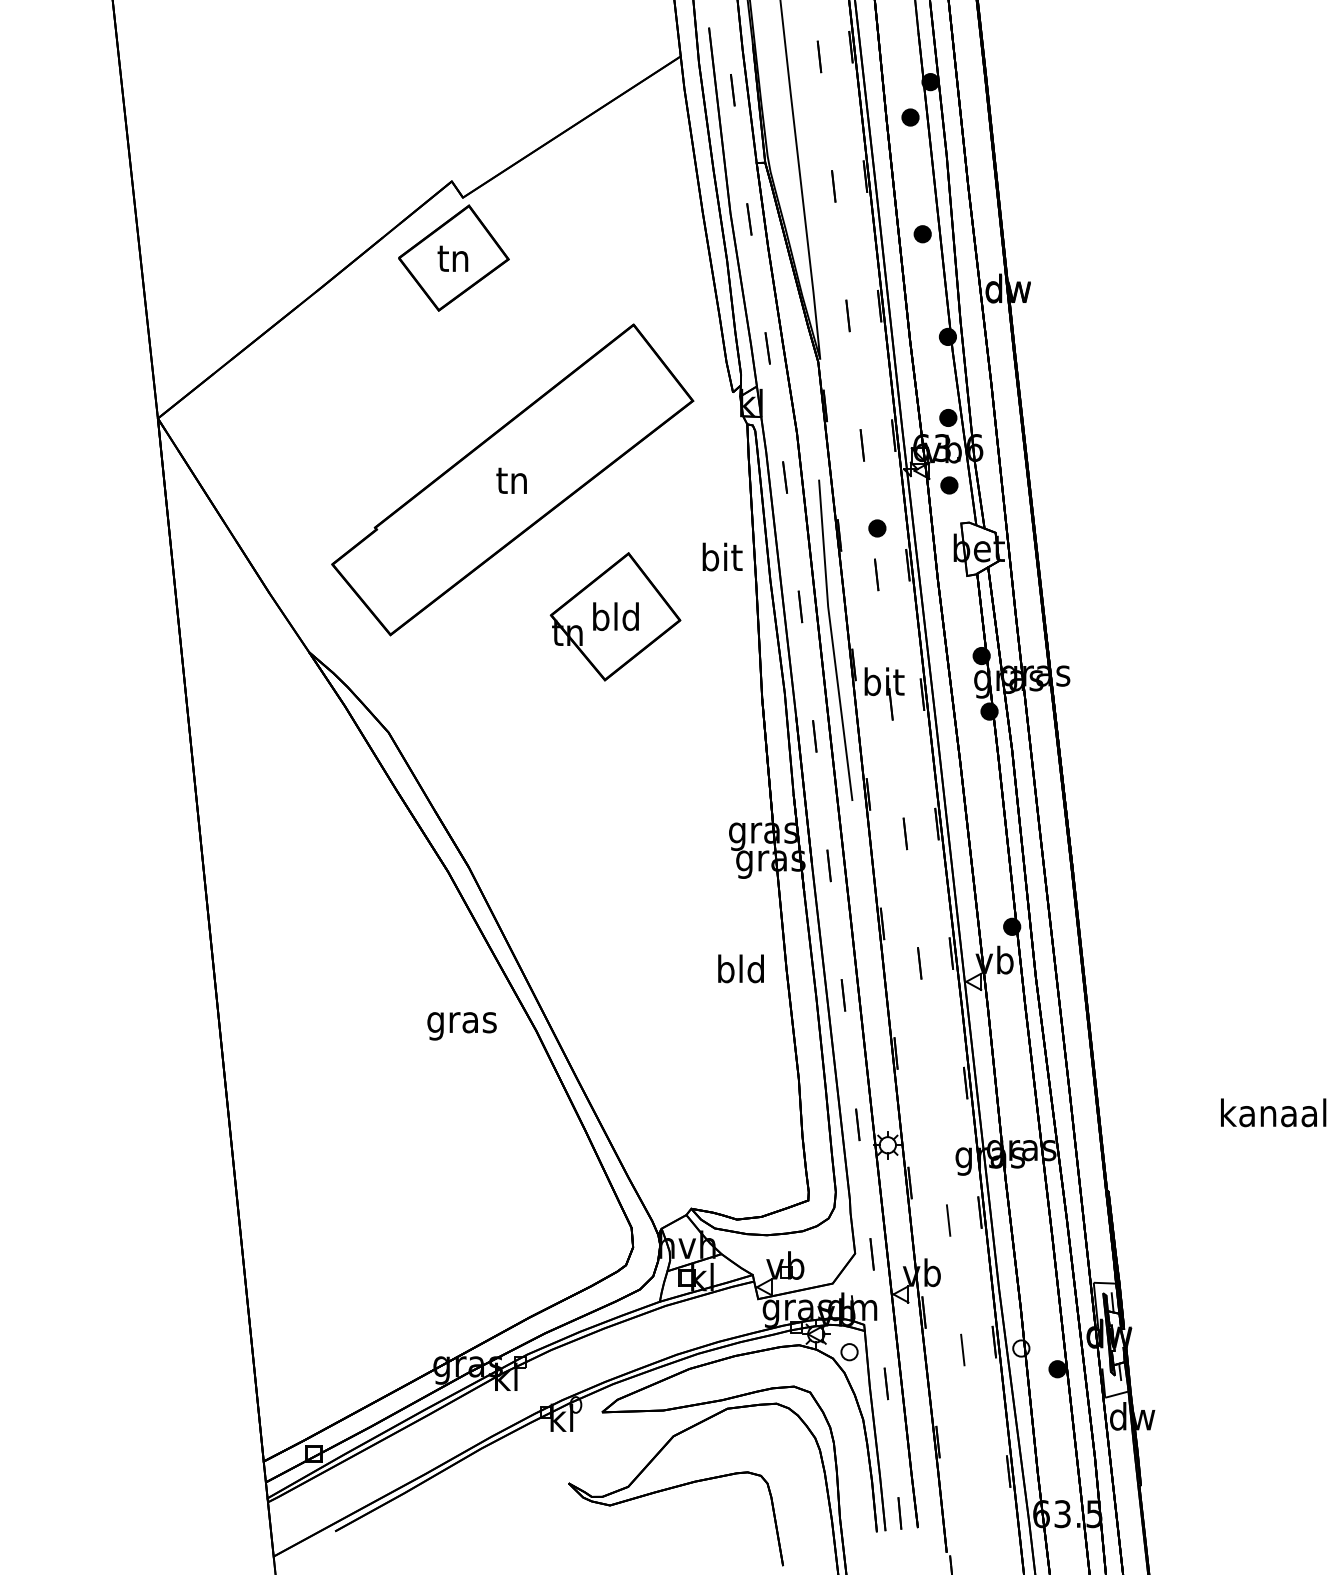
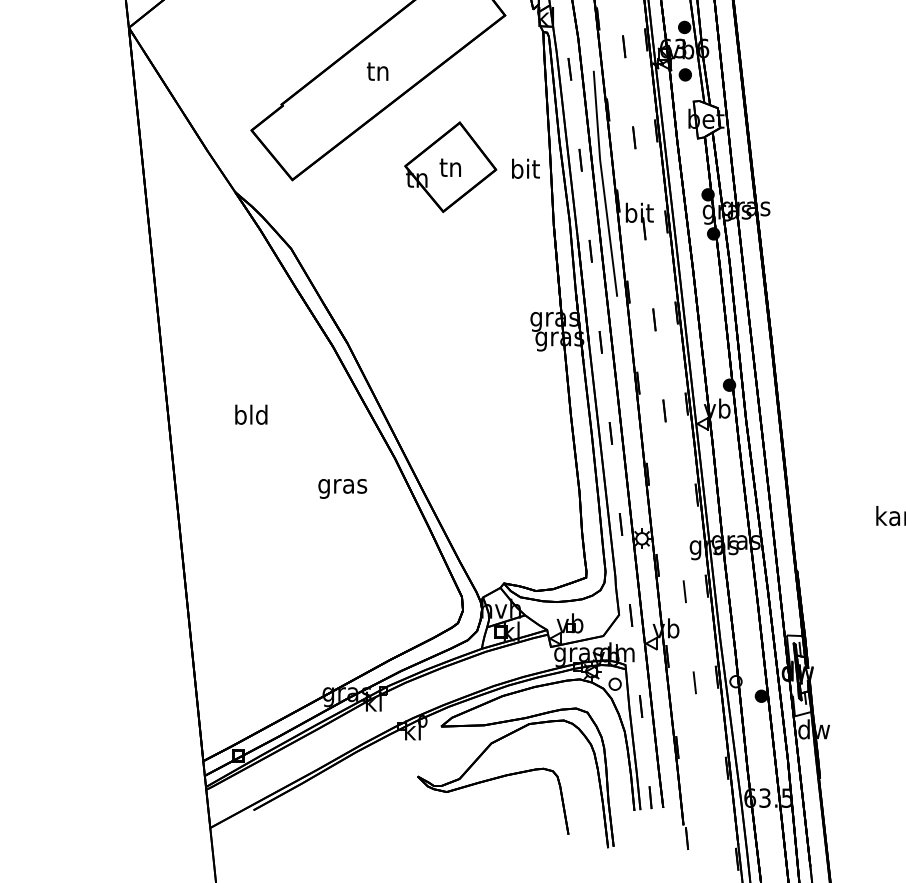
part: (877, 528) -> (634, 105), removed
text: (722, 556) -> (525, 168), moved
text: (615, 616) -> (450, 167), bld -> tn
text: (740, 968) -> (250, 414), moved
text: (461, 1026) -> (342, 489), moved

